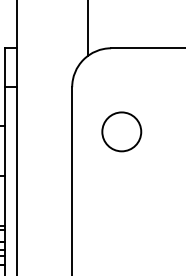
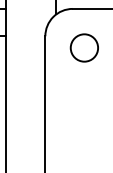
circle: (121, 131) -> (84, 47), moved

